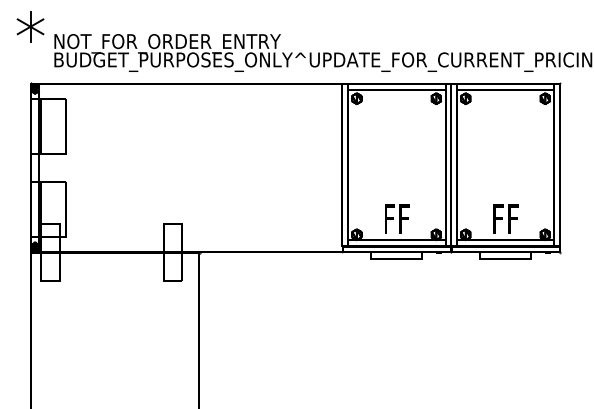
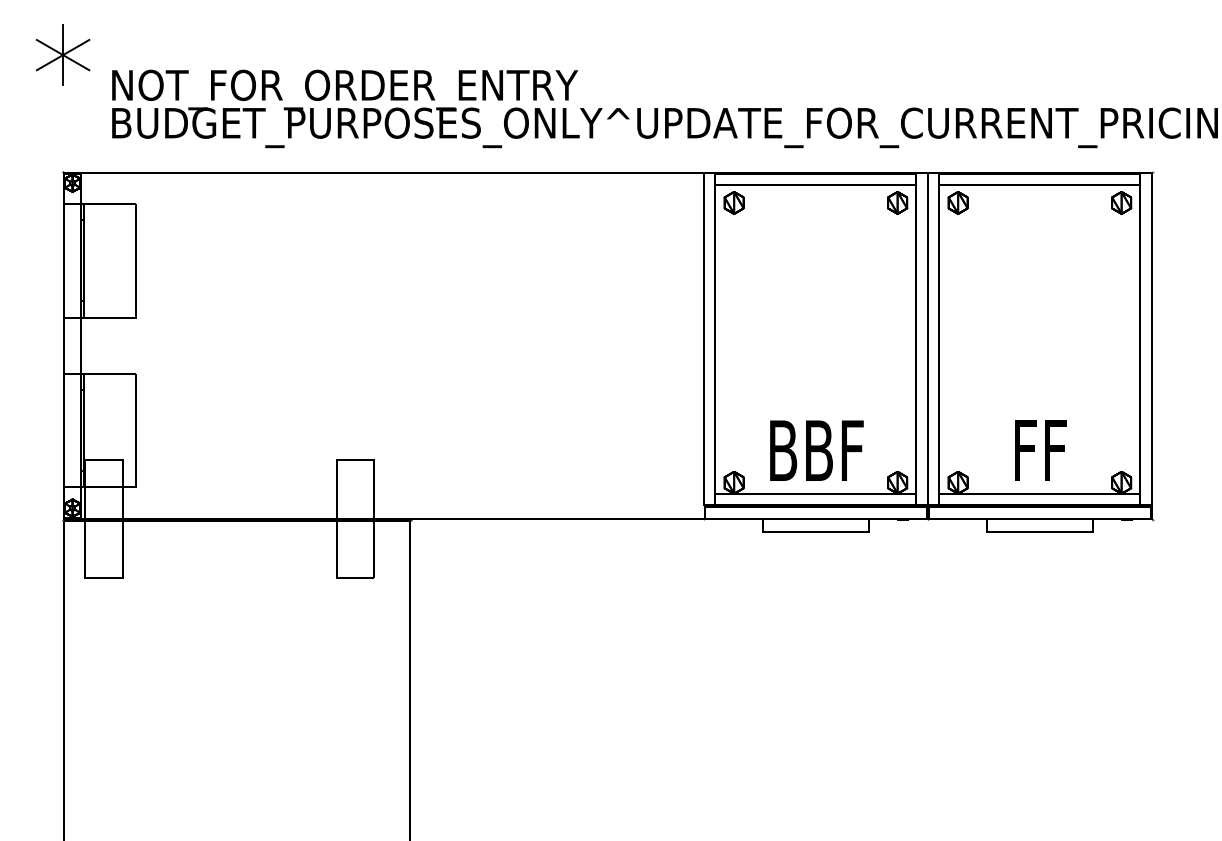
text: (396, 218) -> (815, 449), FF -> BBF

